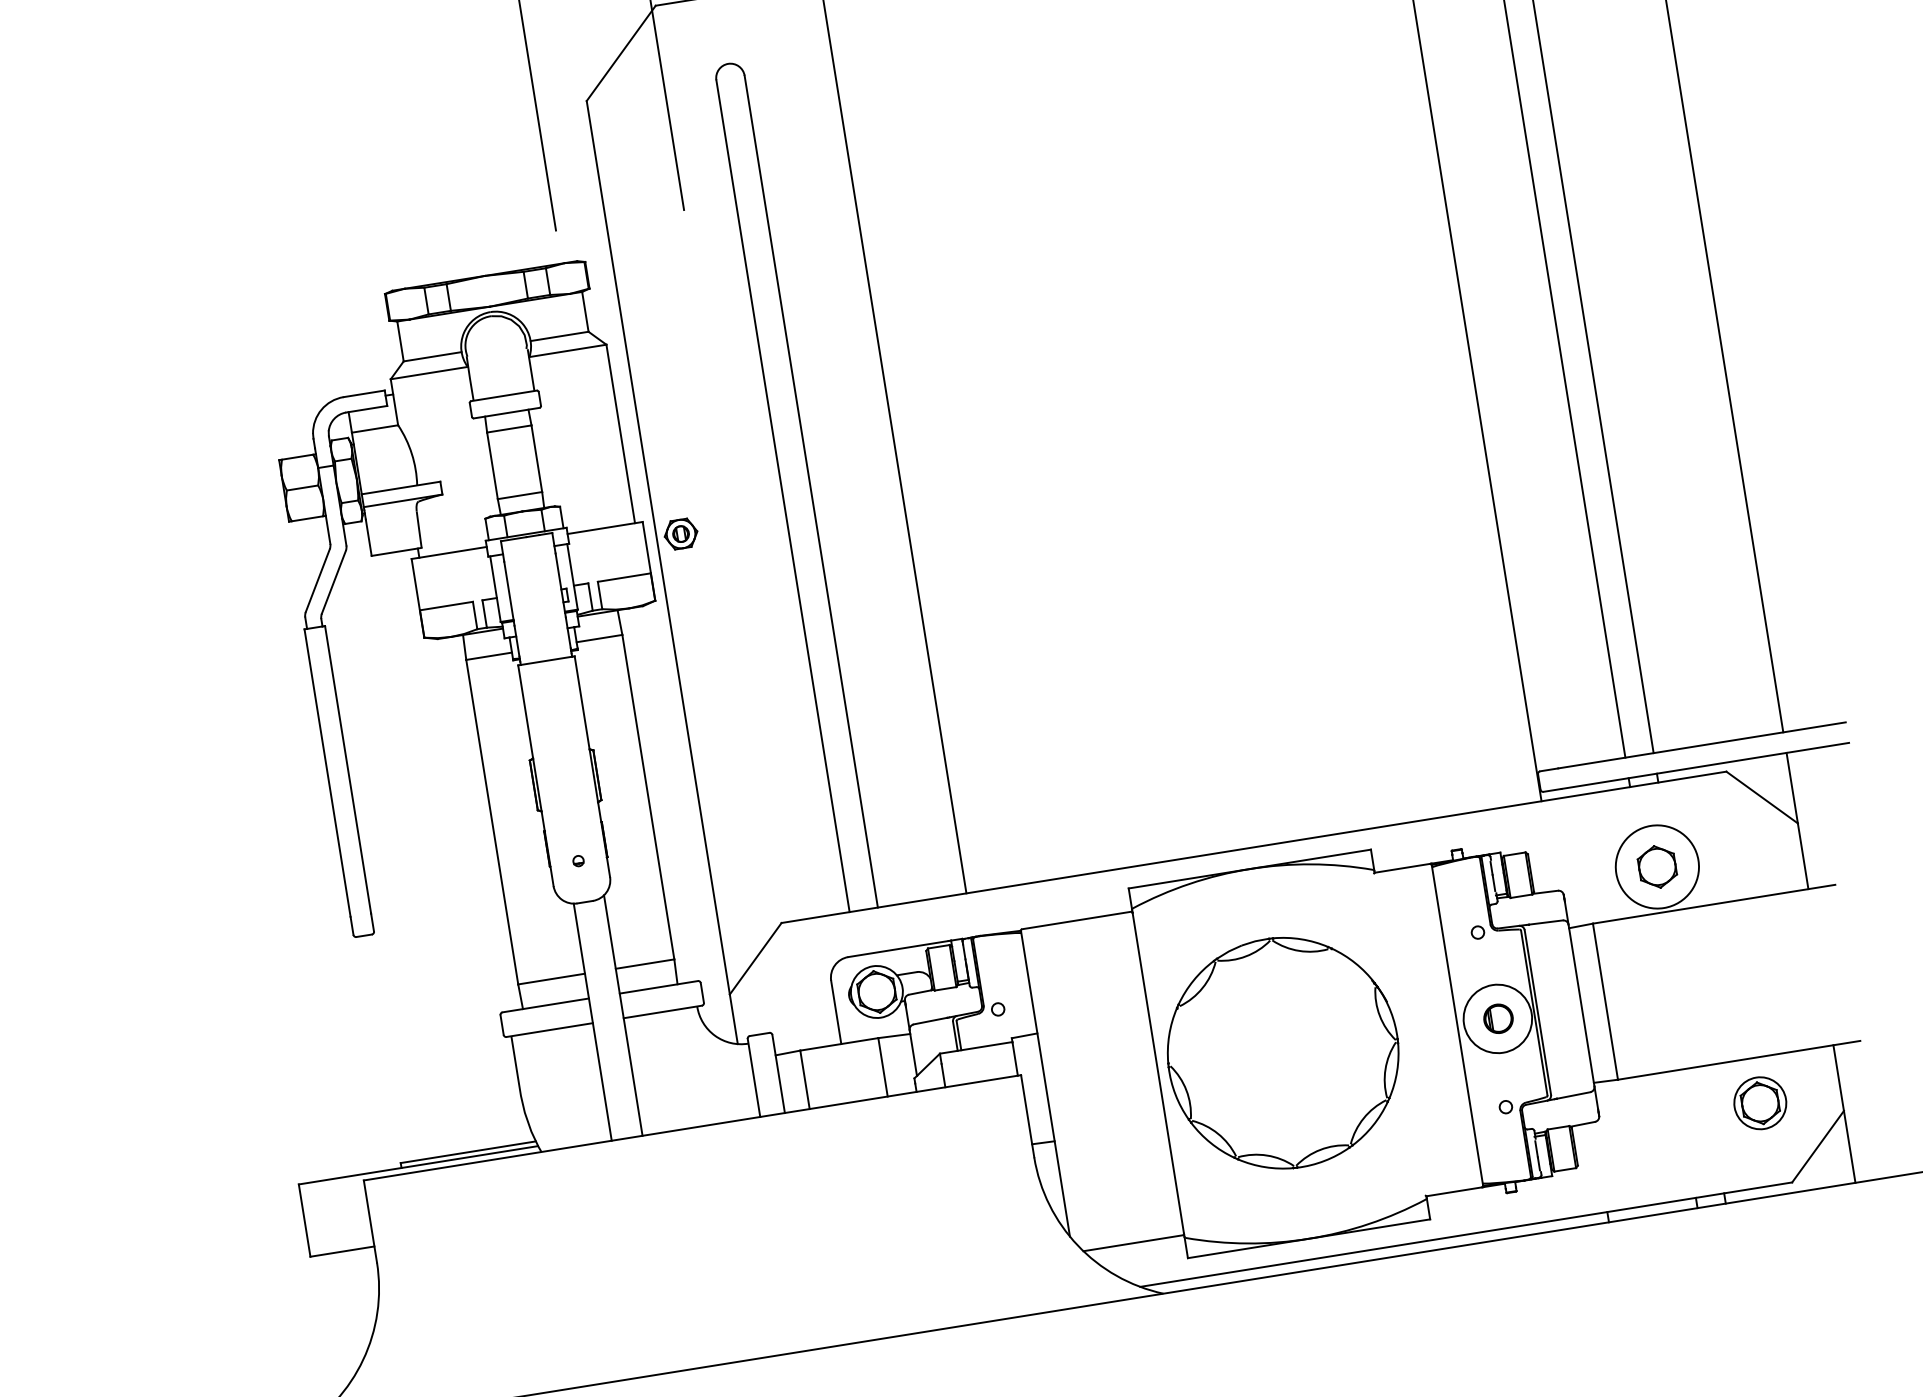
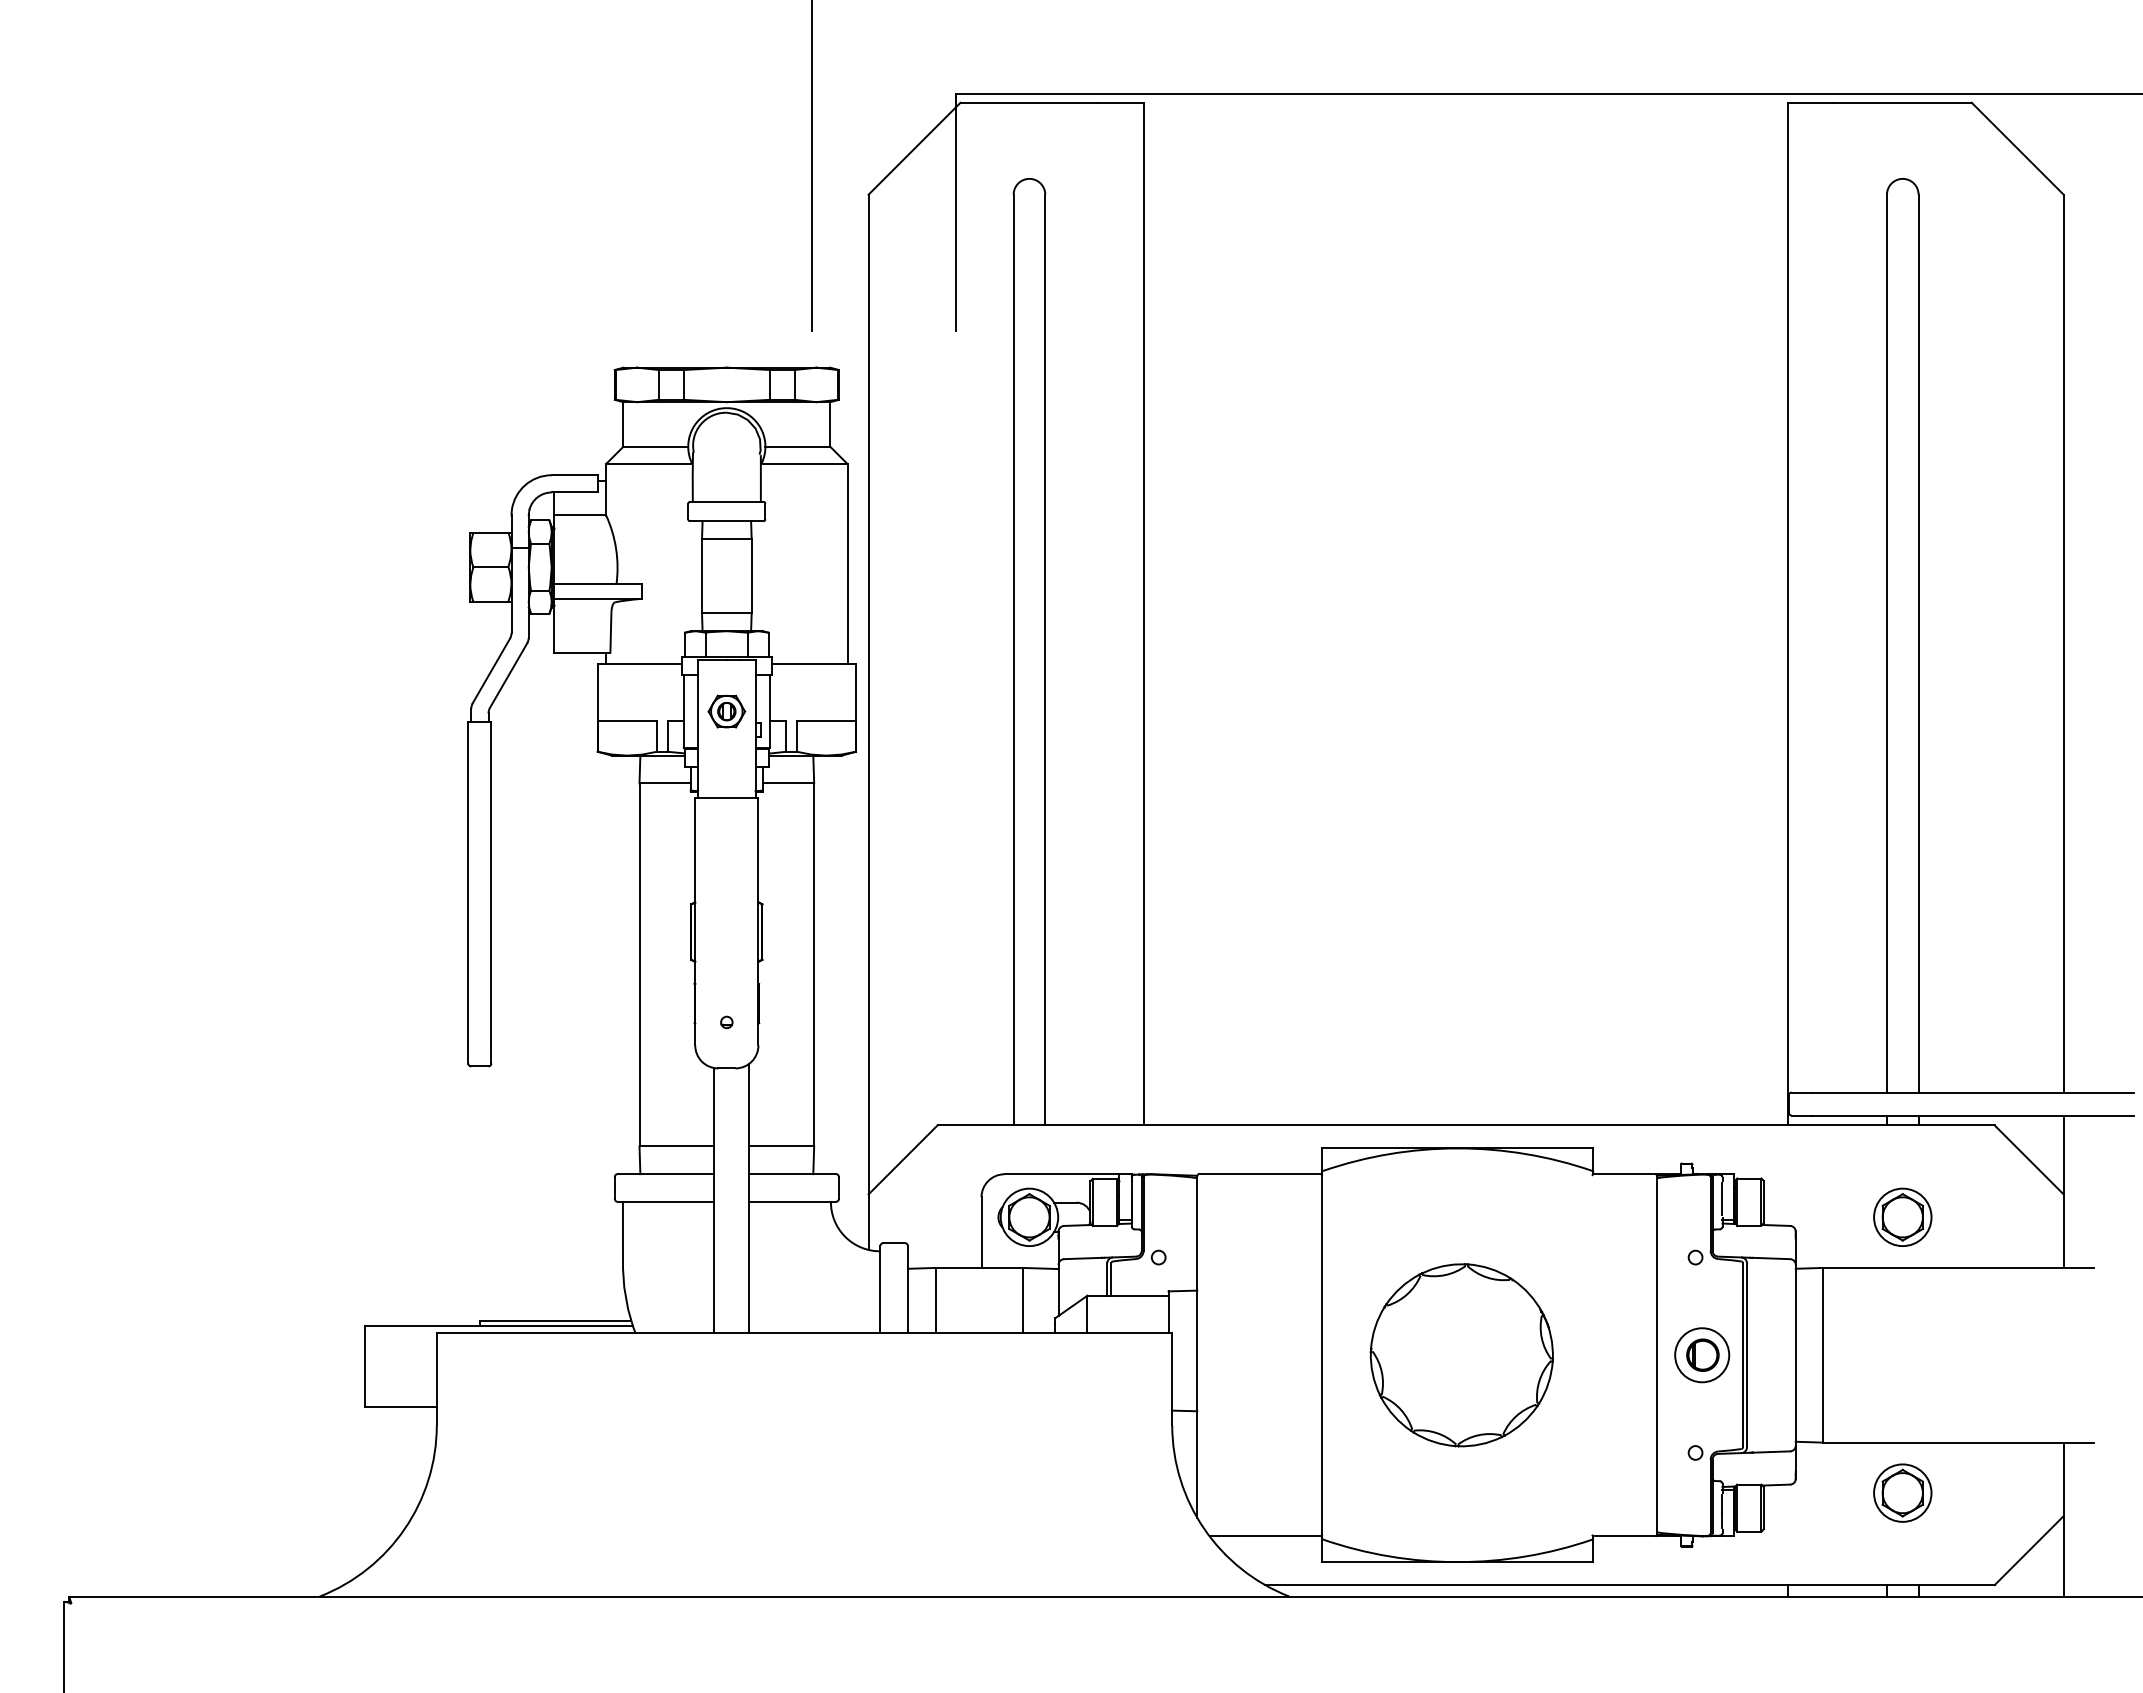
part: (680, 534) -> (726, 711), moved
circle: (1657, 867) -> (1902, 1217), size x0.62
circle: (1498, 1019) -> (1702, 1355), size x0.71
part: (1282, 1053) -> (1461, 1355), size x0.71
part: (1759, 1102) -> (1902, 1492), moved

